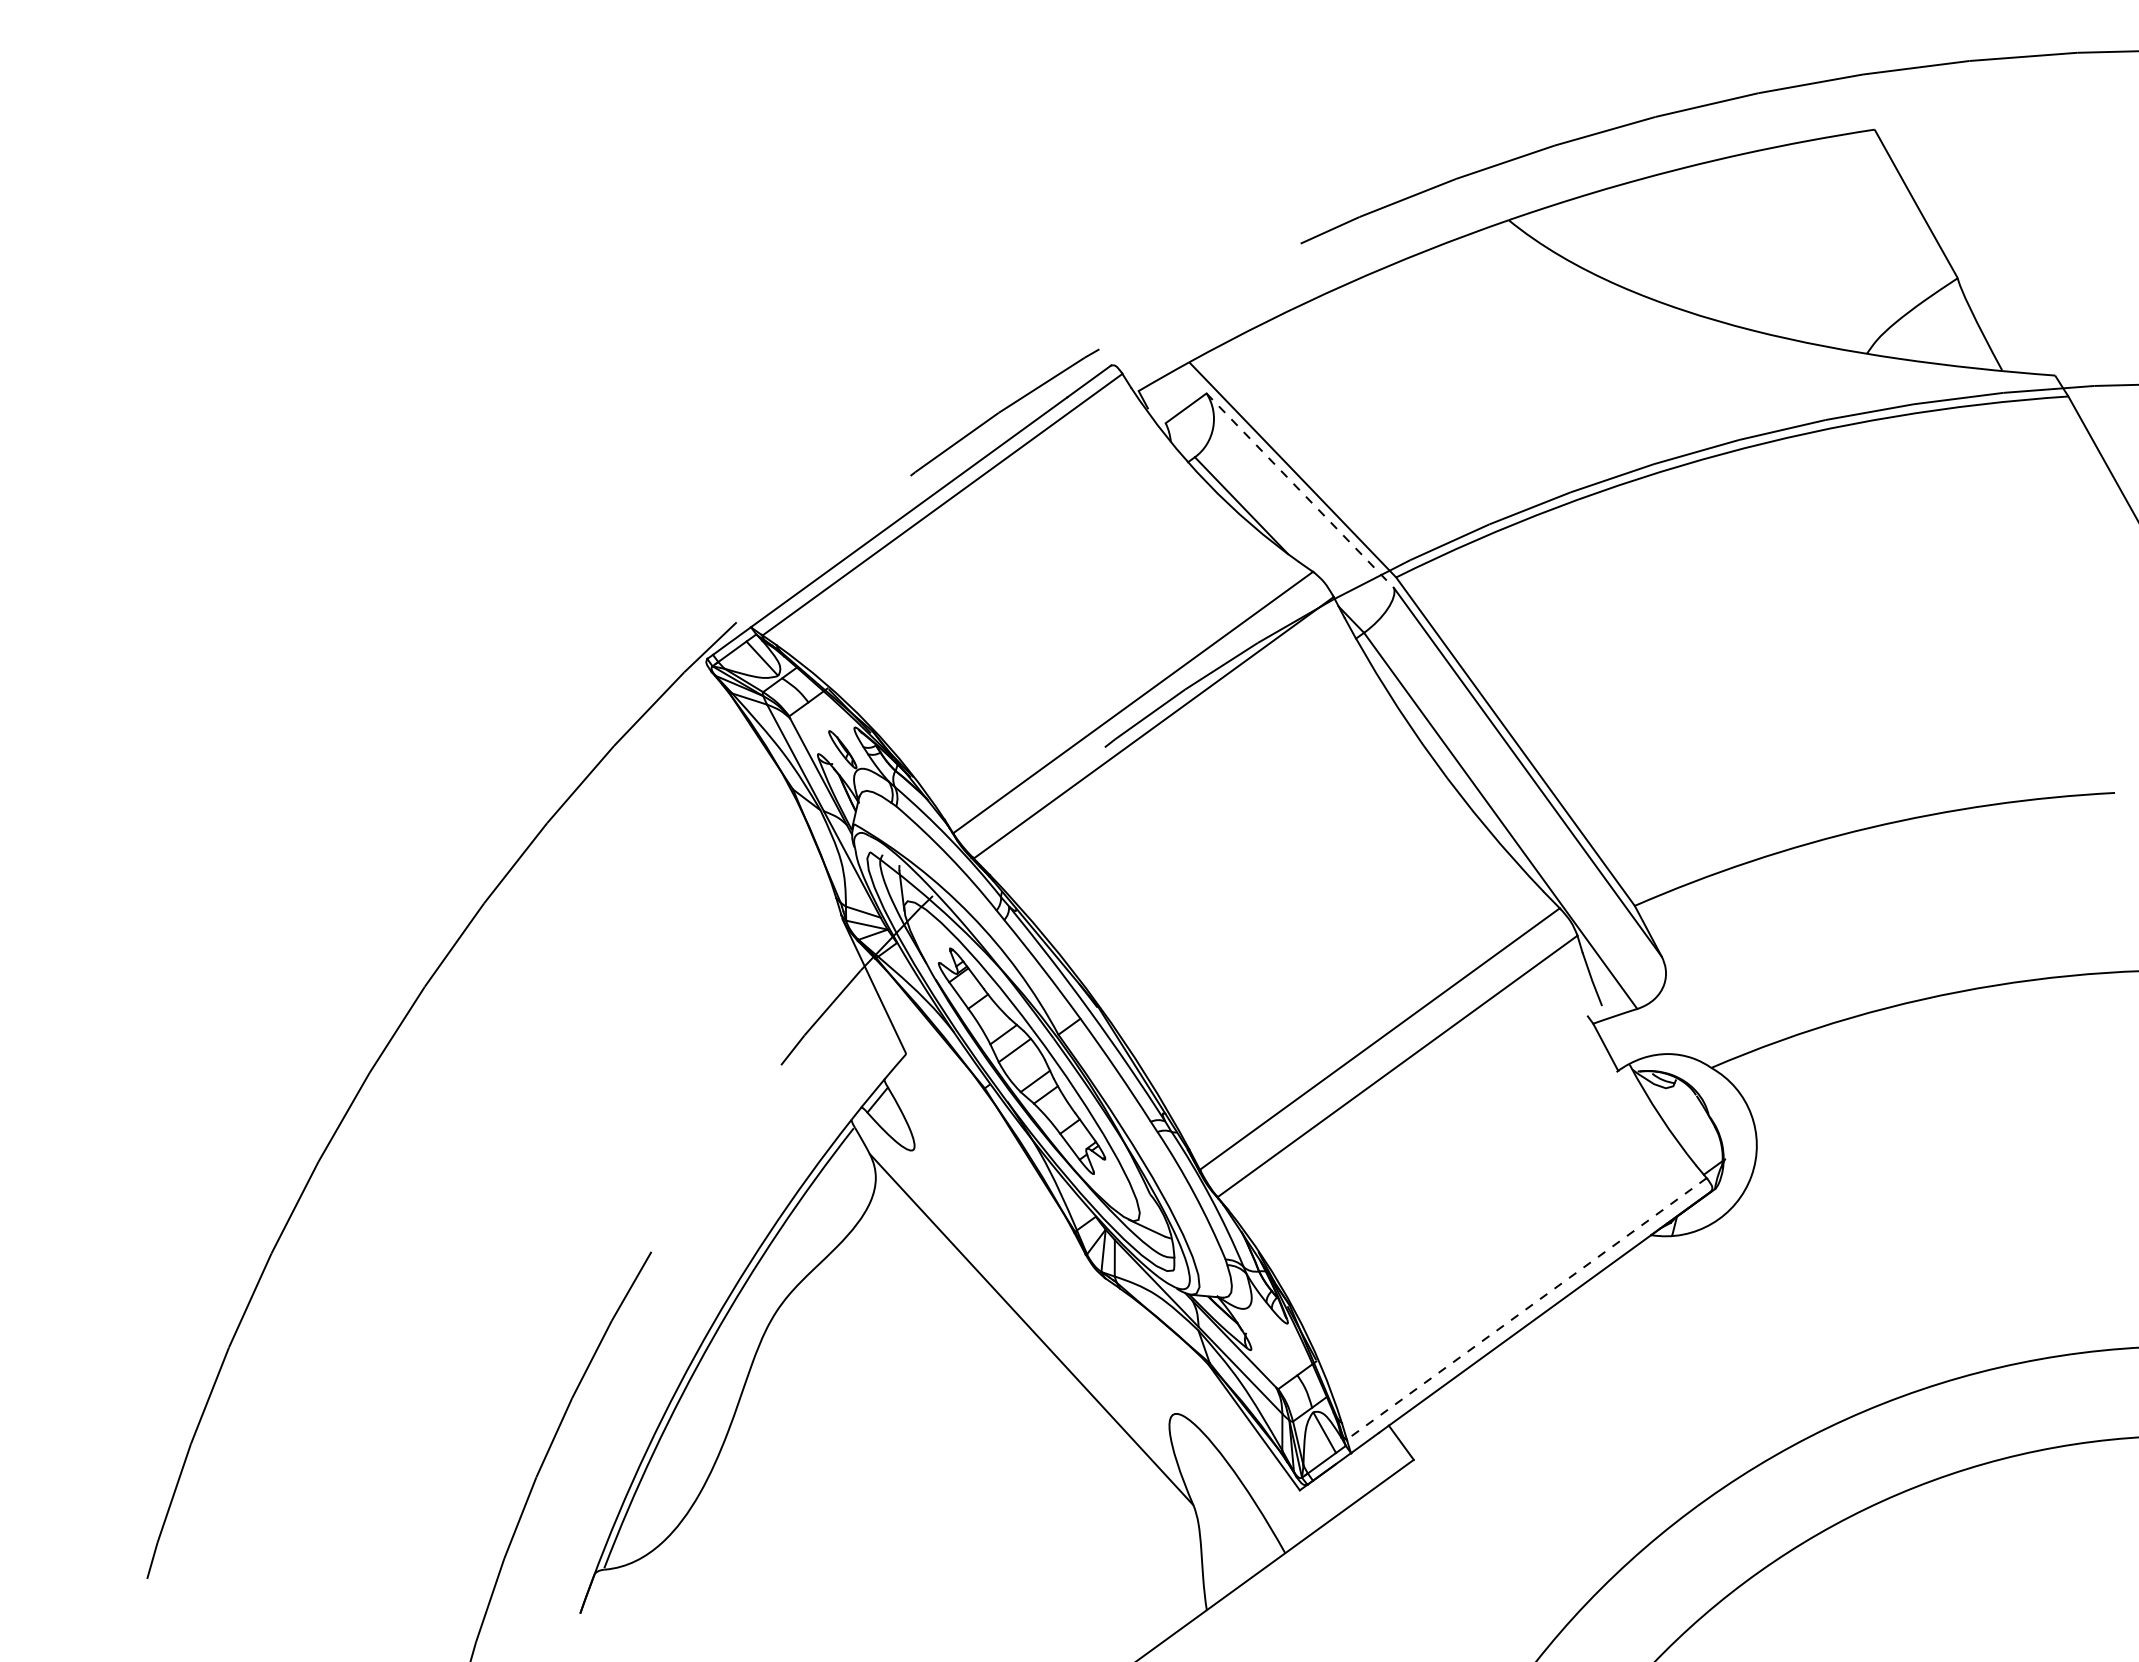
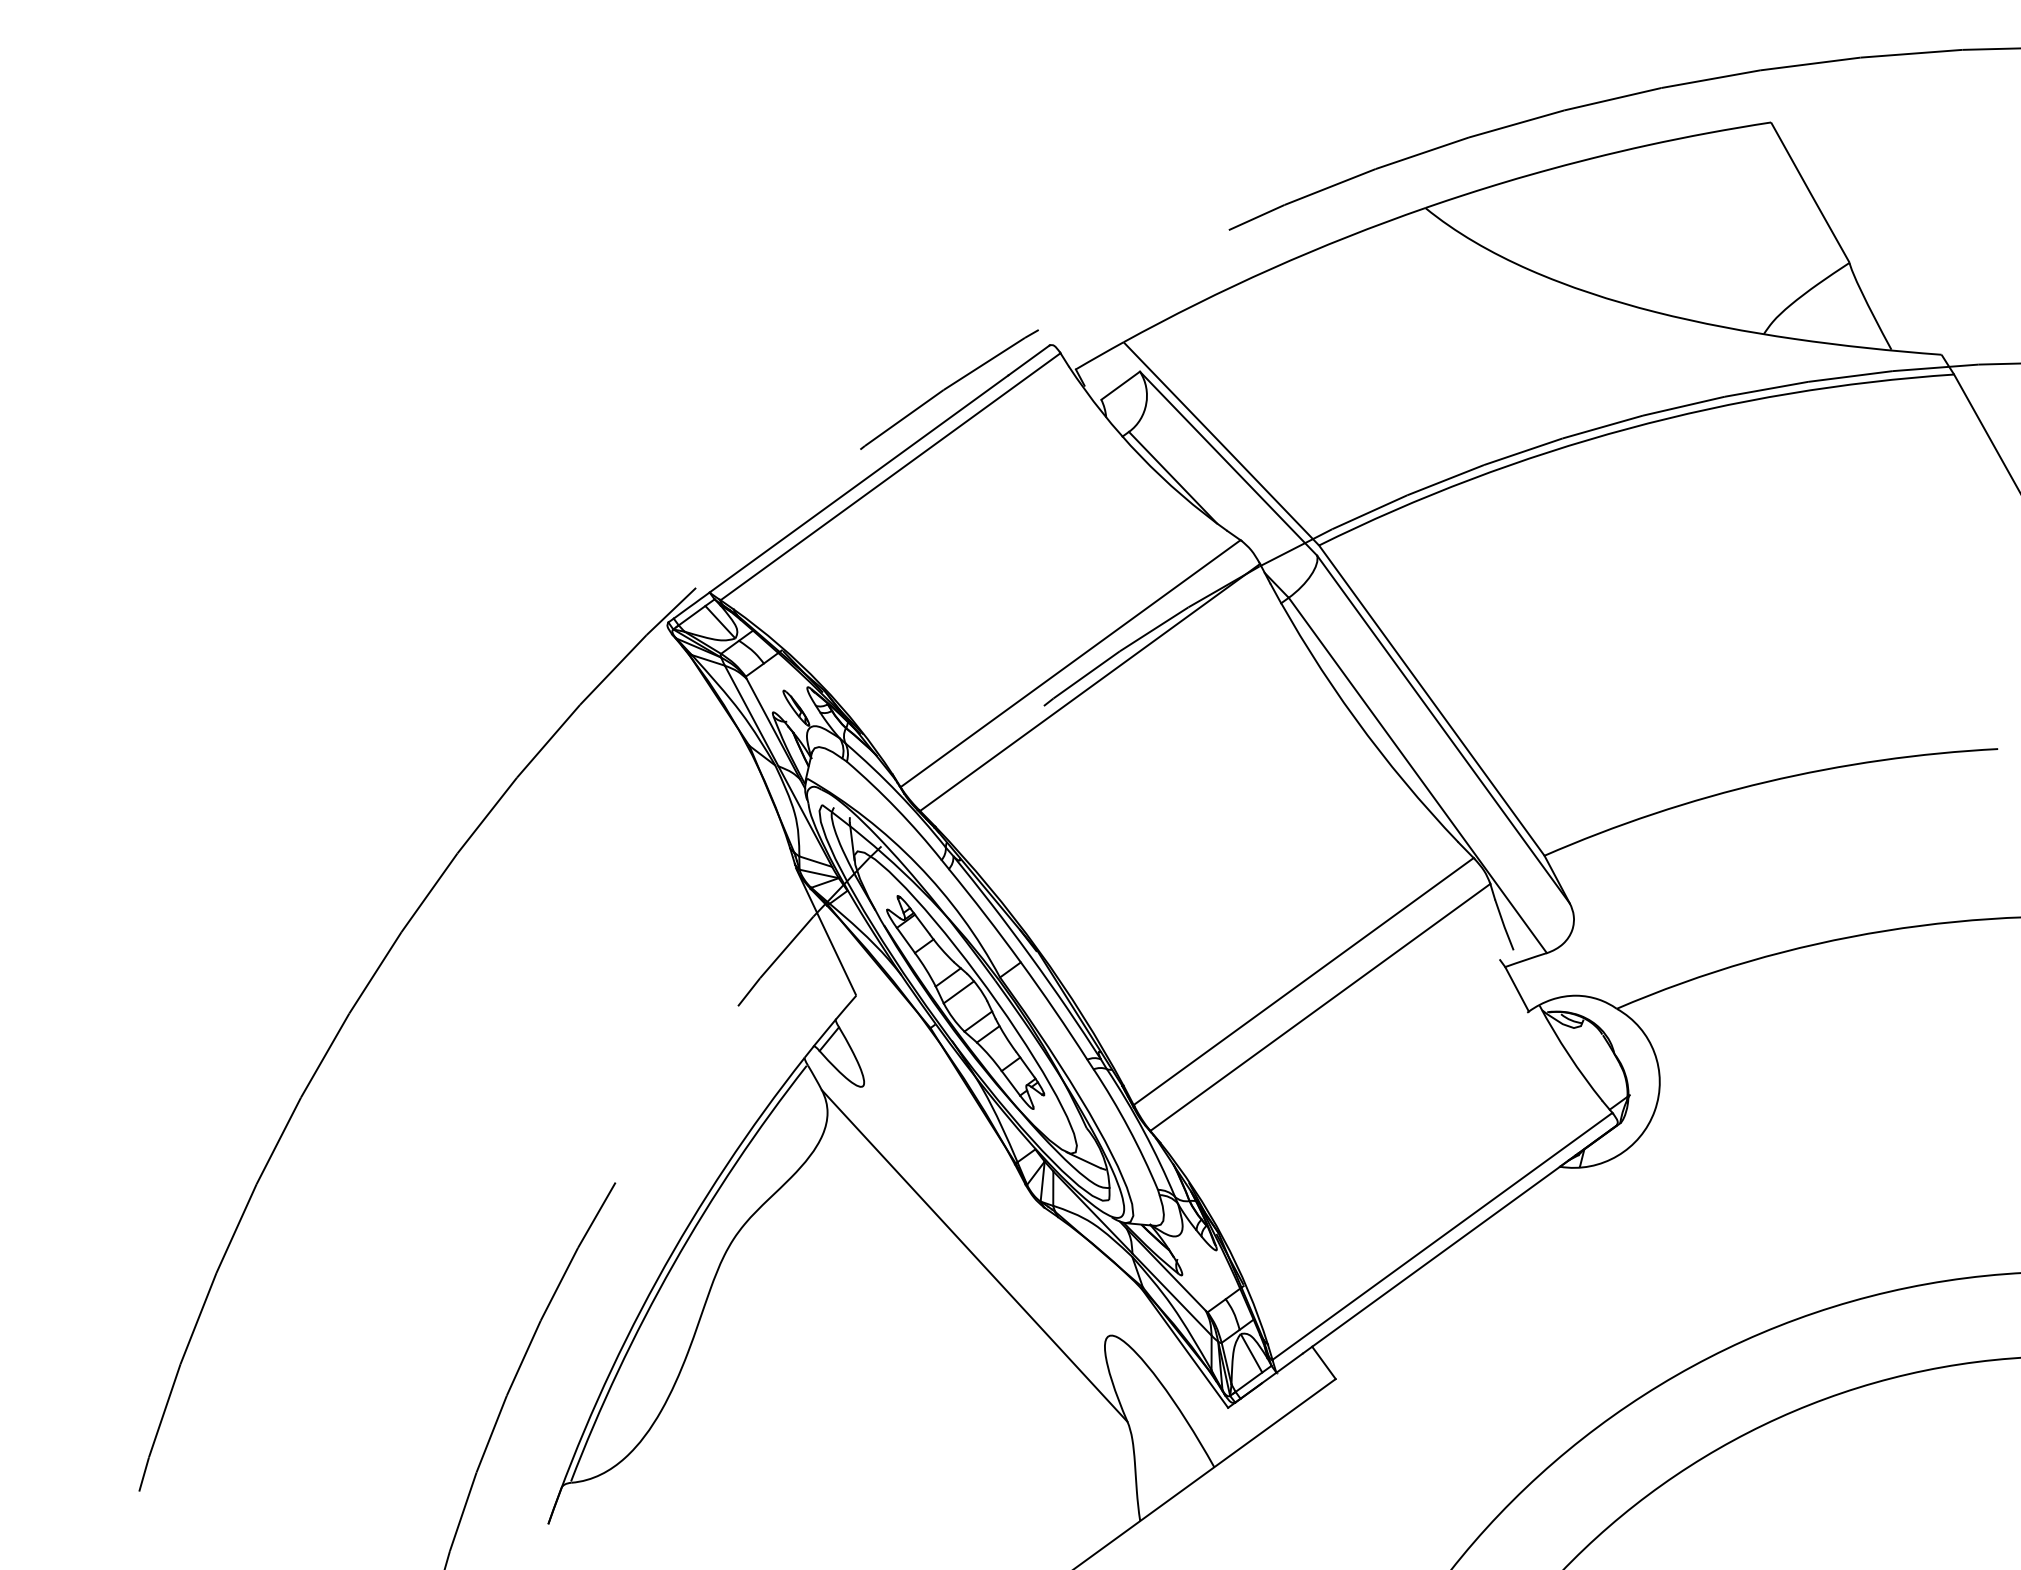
line: (1300, 490) -> (1228, 463), dashed -> solid
line: (1526, 1308) -> (1442, 1236), dashed -> solid

